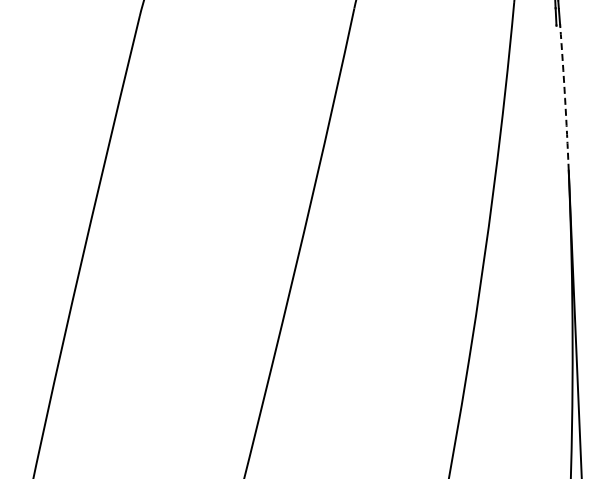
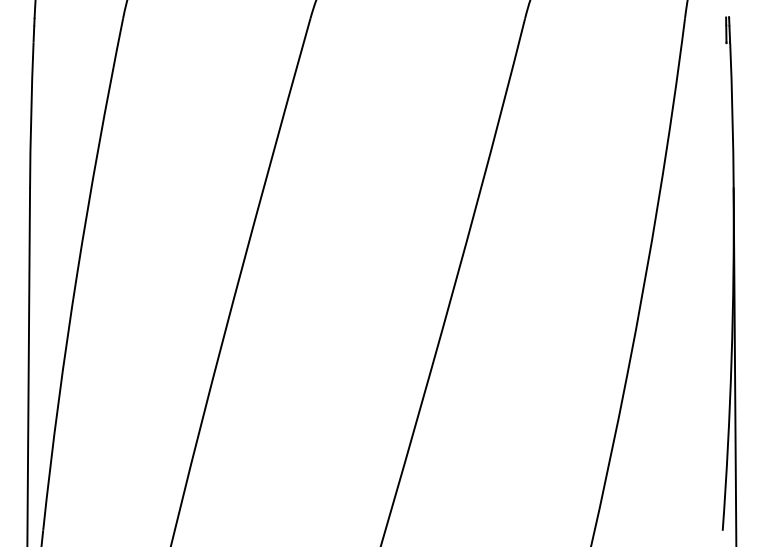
arc: (565, 97) -> (732, 115), dashed -> solid

